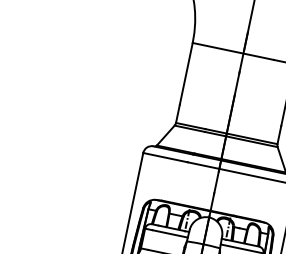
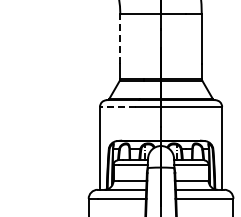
line: (186, 74) -> (120, 39), solid -> dashed
line: (164, 158) -> (117, 107), solid -> dashed

